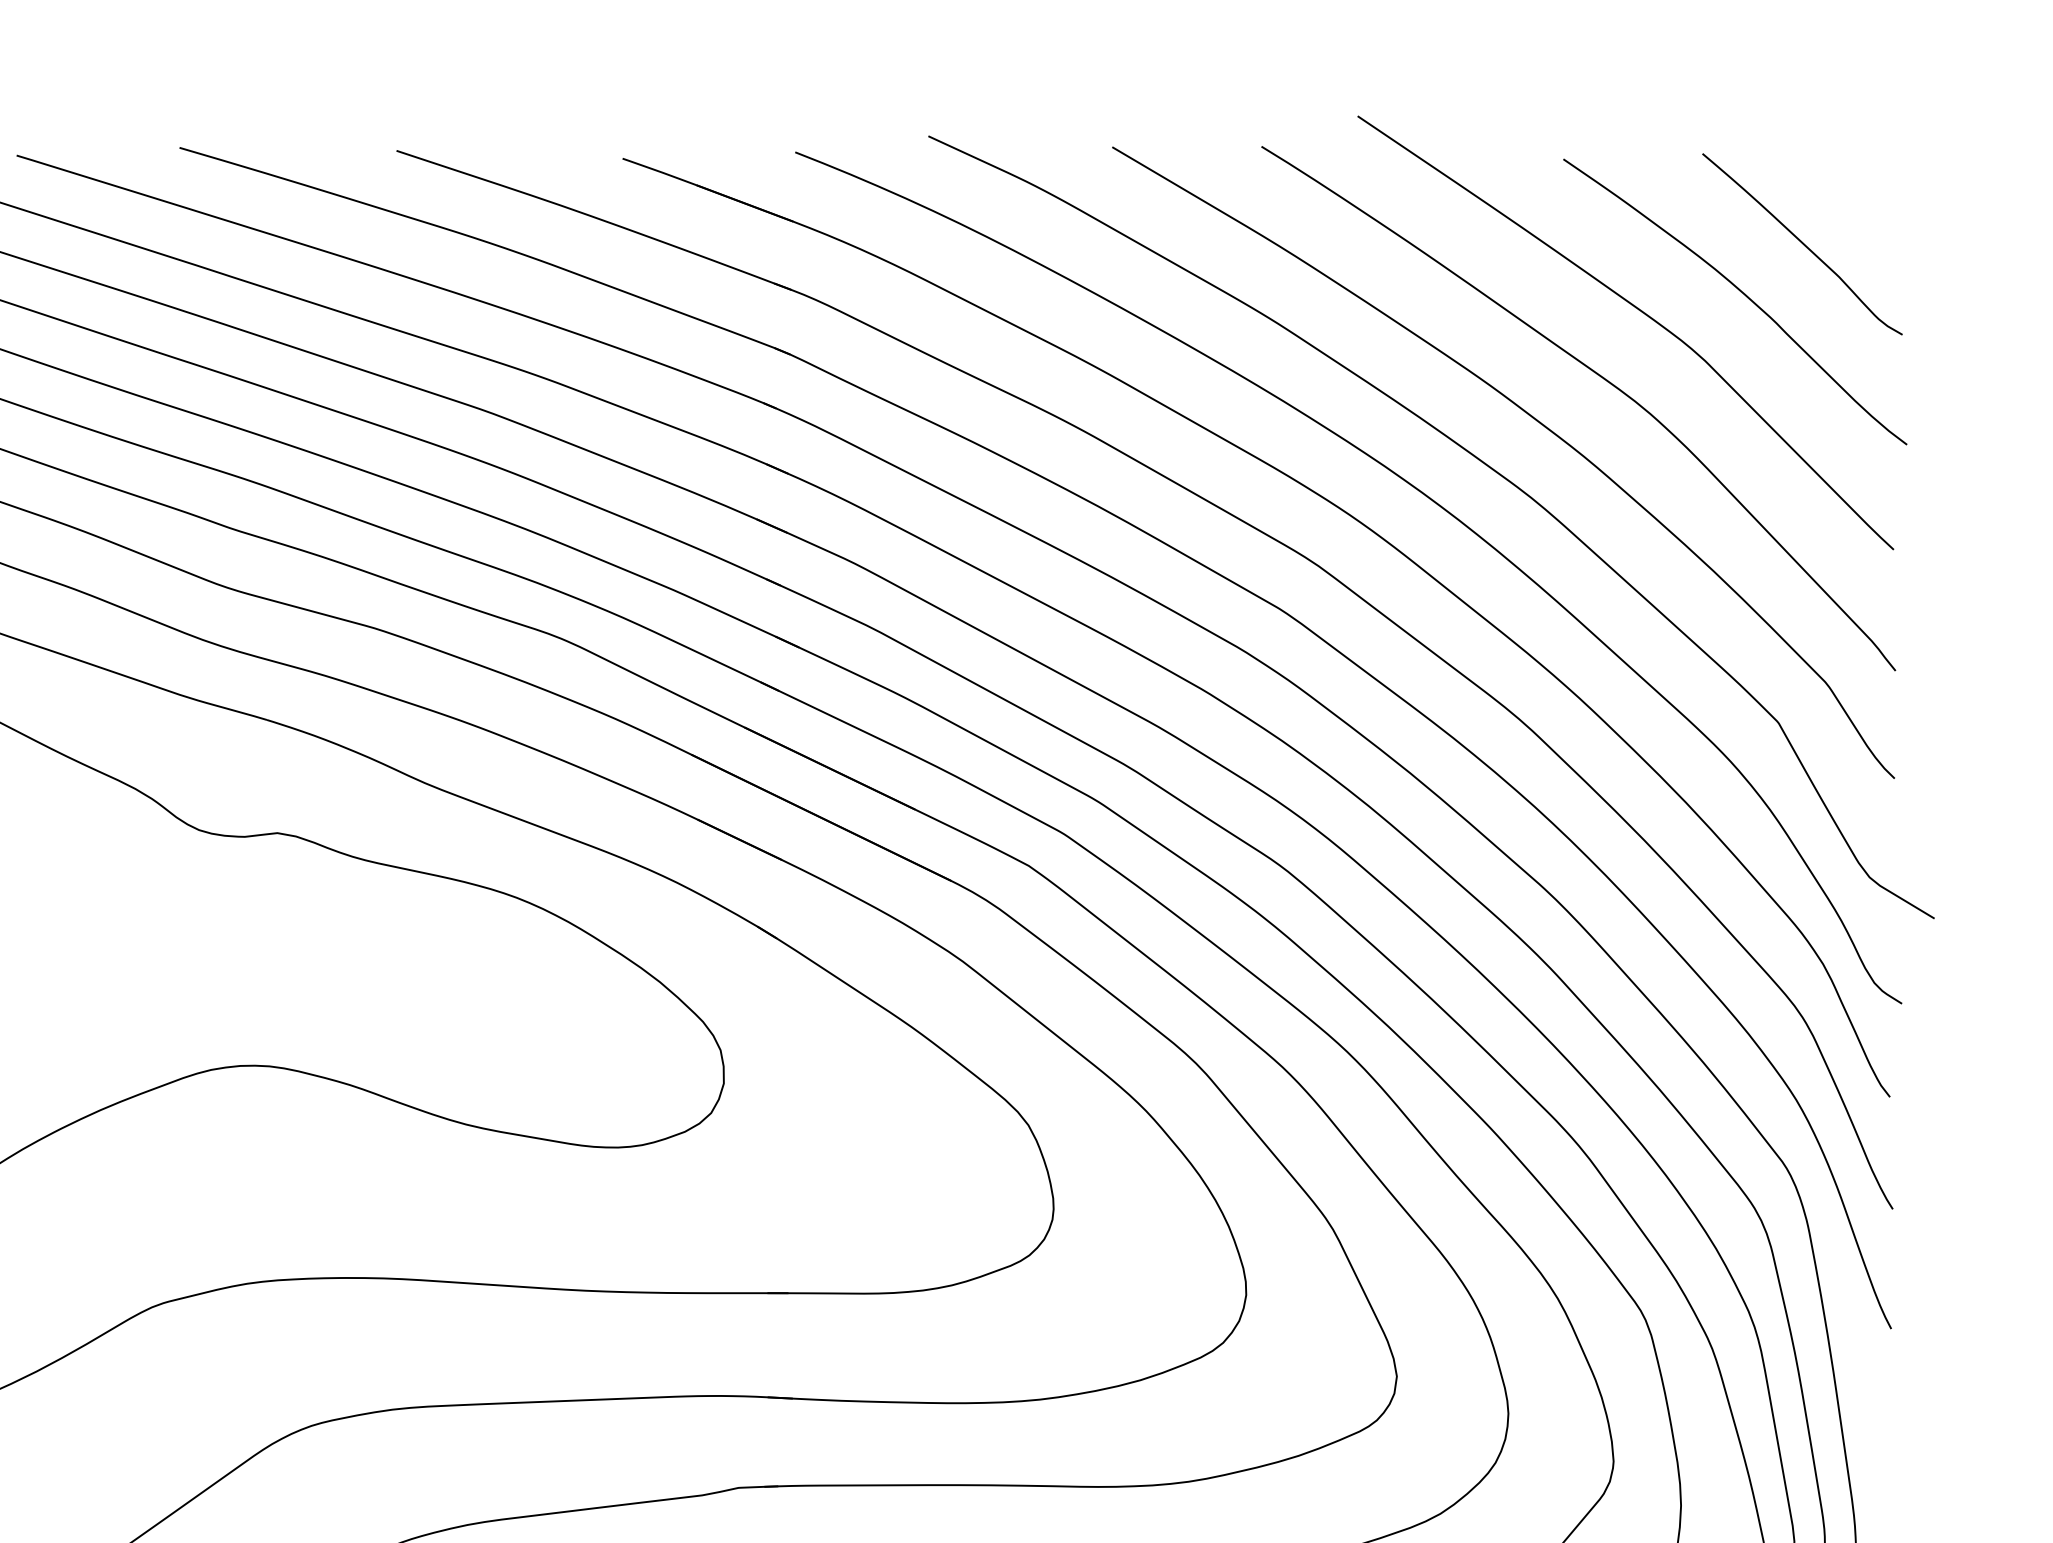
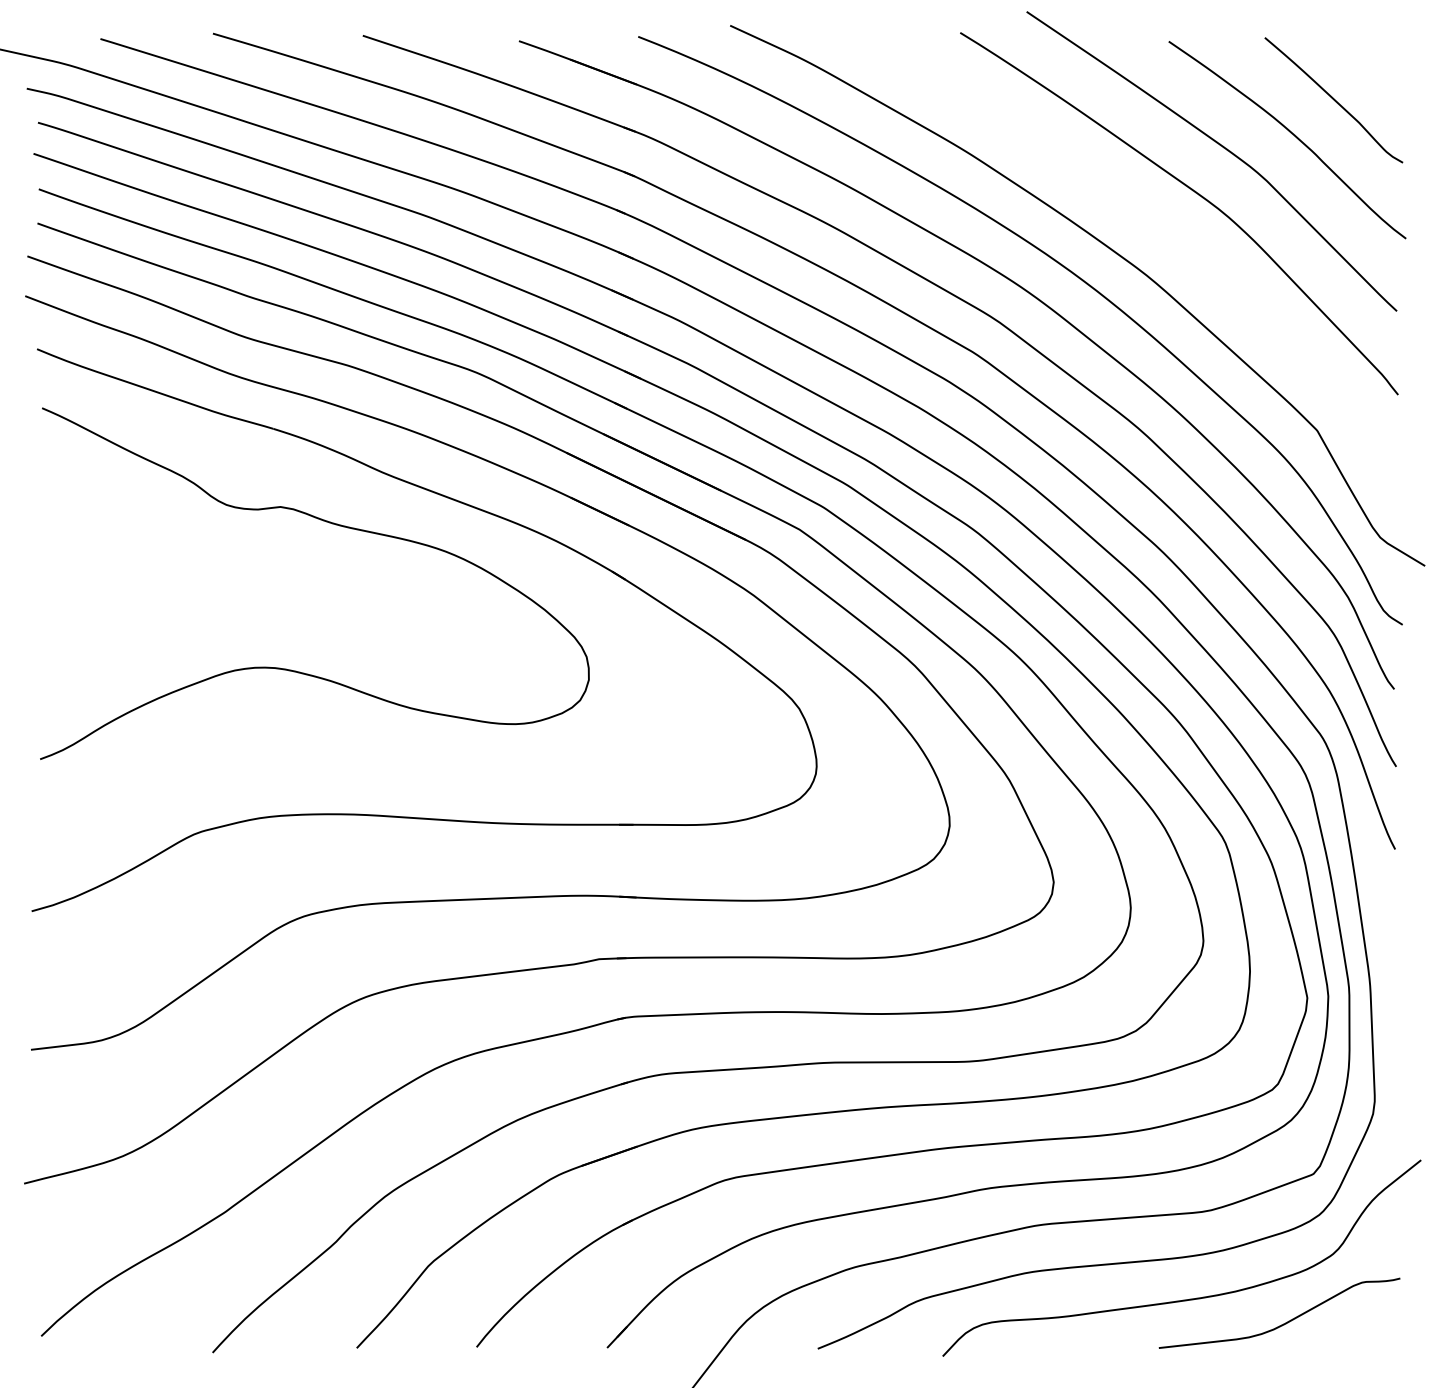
curve: (1536, 422) -> (1150, 223), removed

